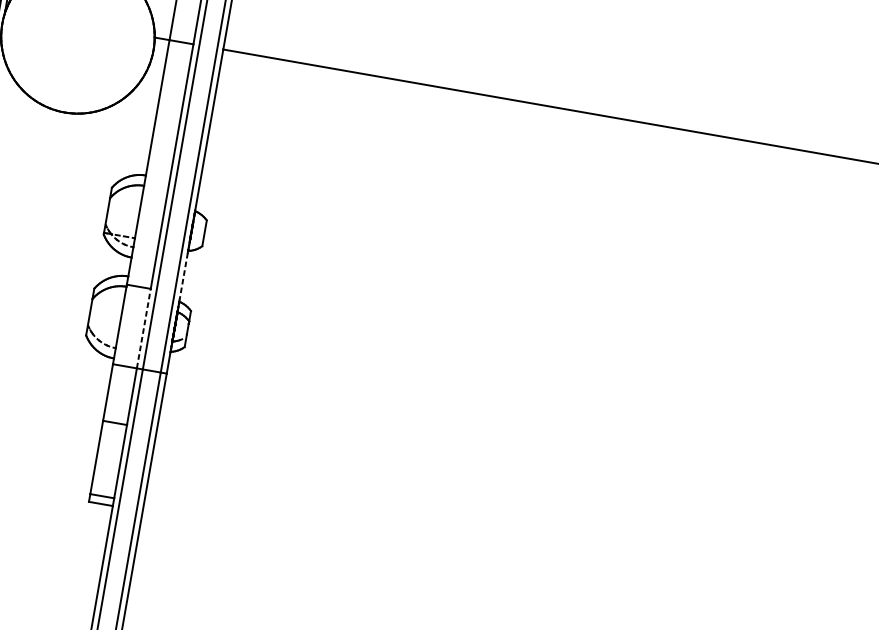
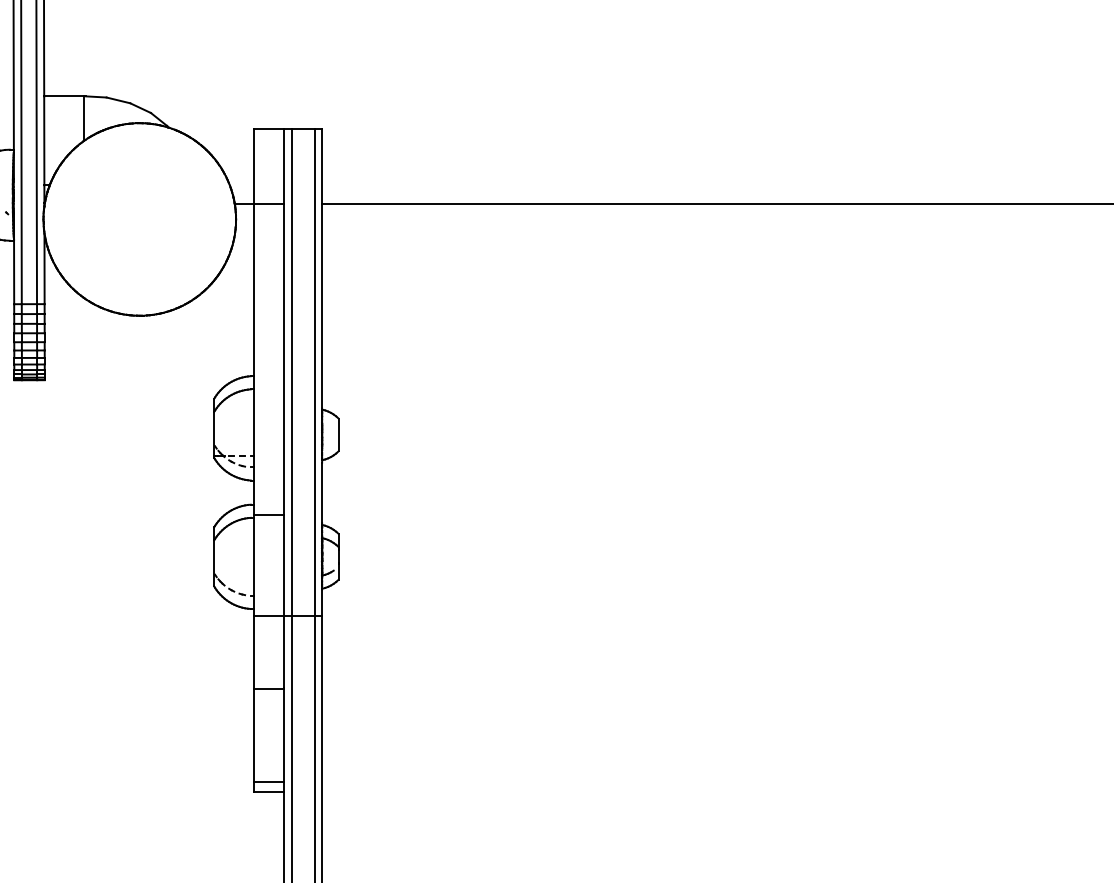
line: (183, 277) -> (322, 493), dashed -> solid
line: (144, 328) -> (284, 565), dashed -> solid

